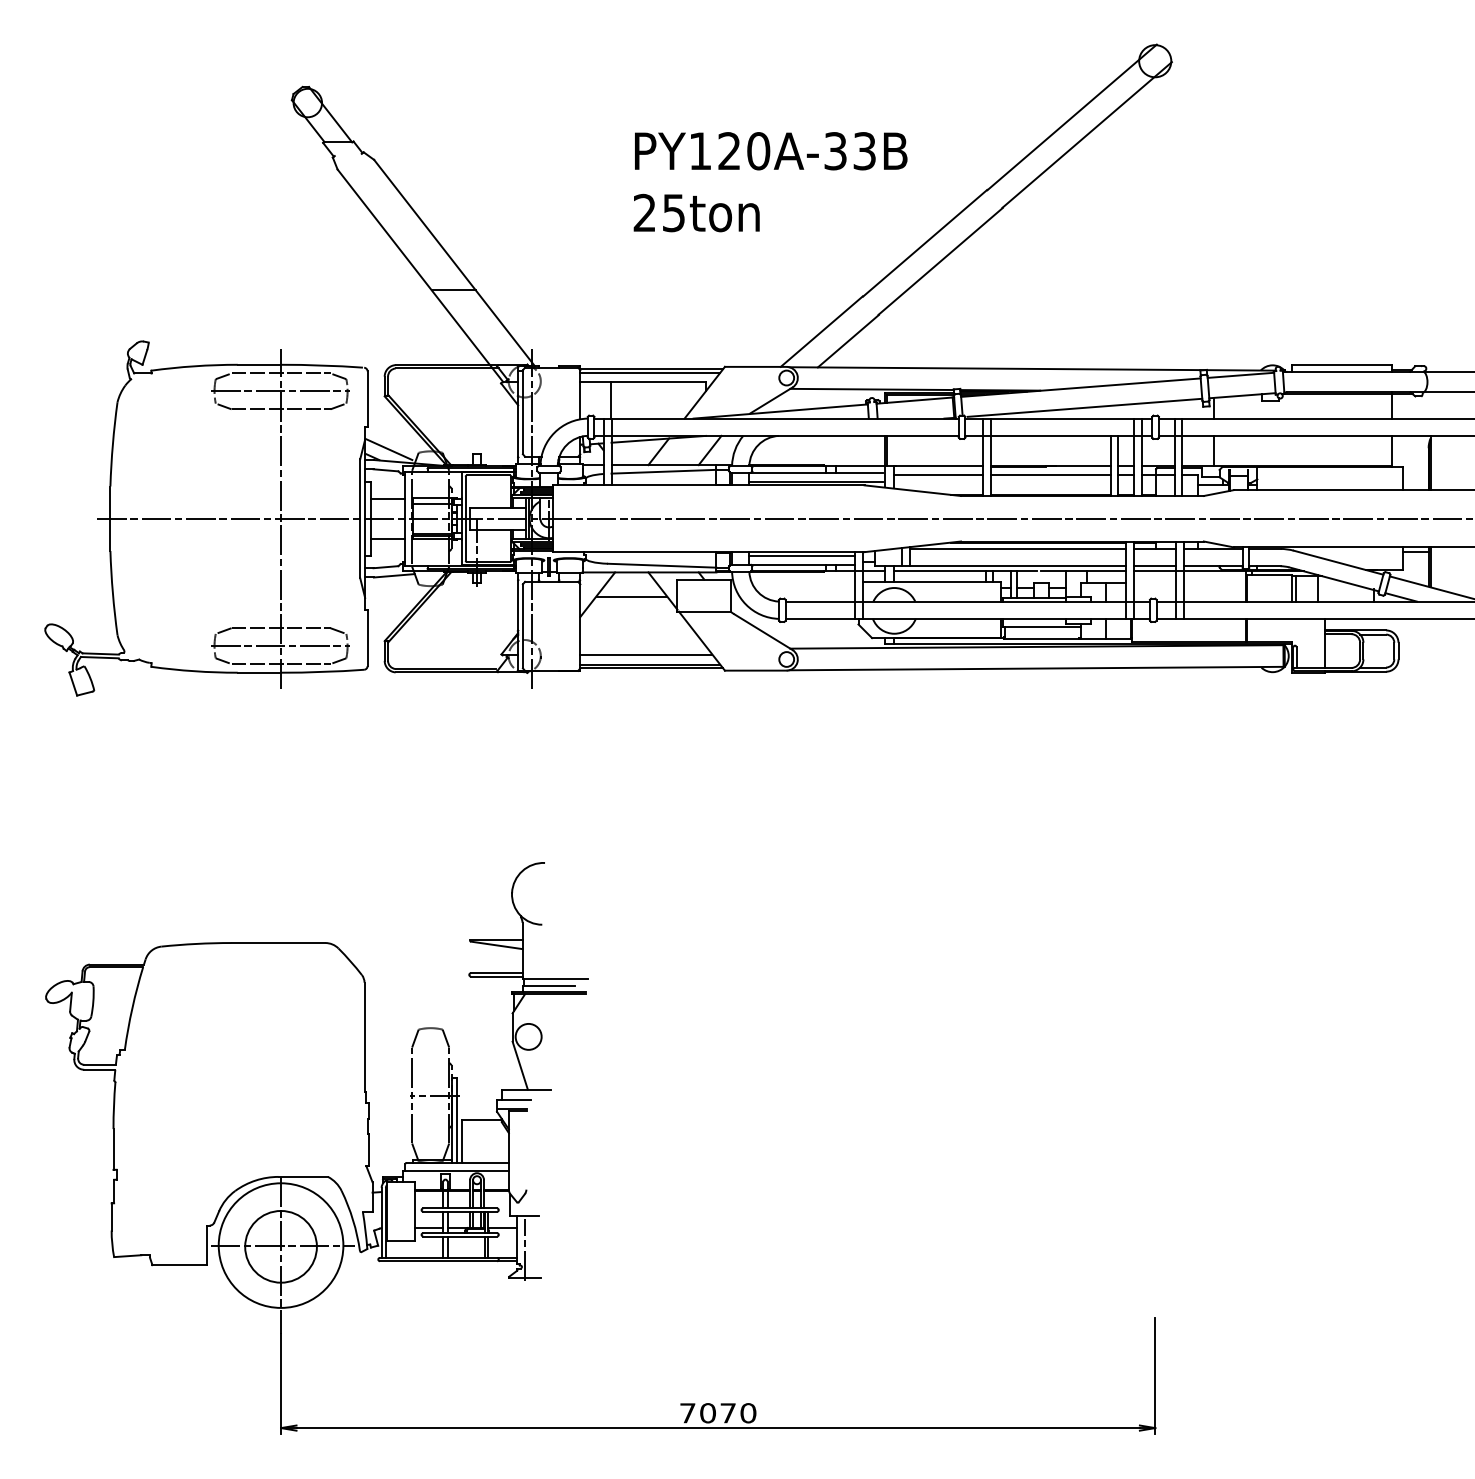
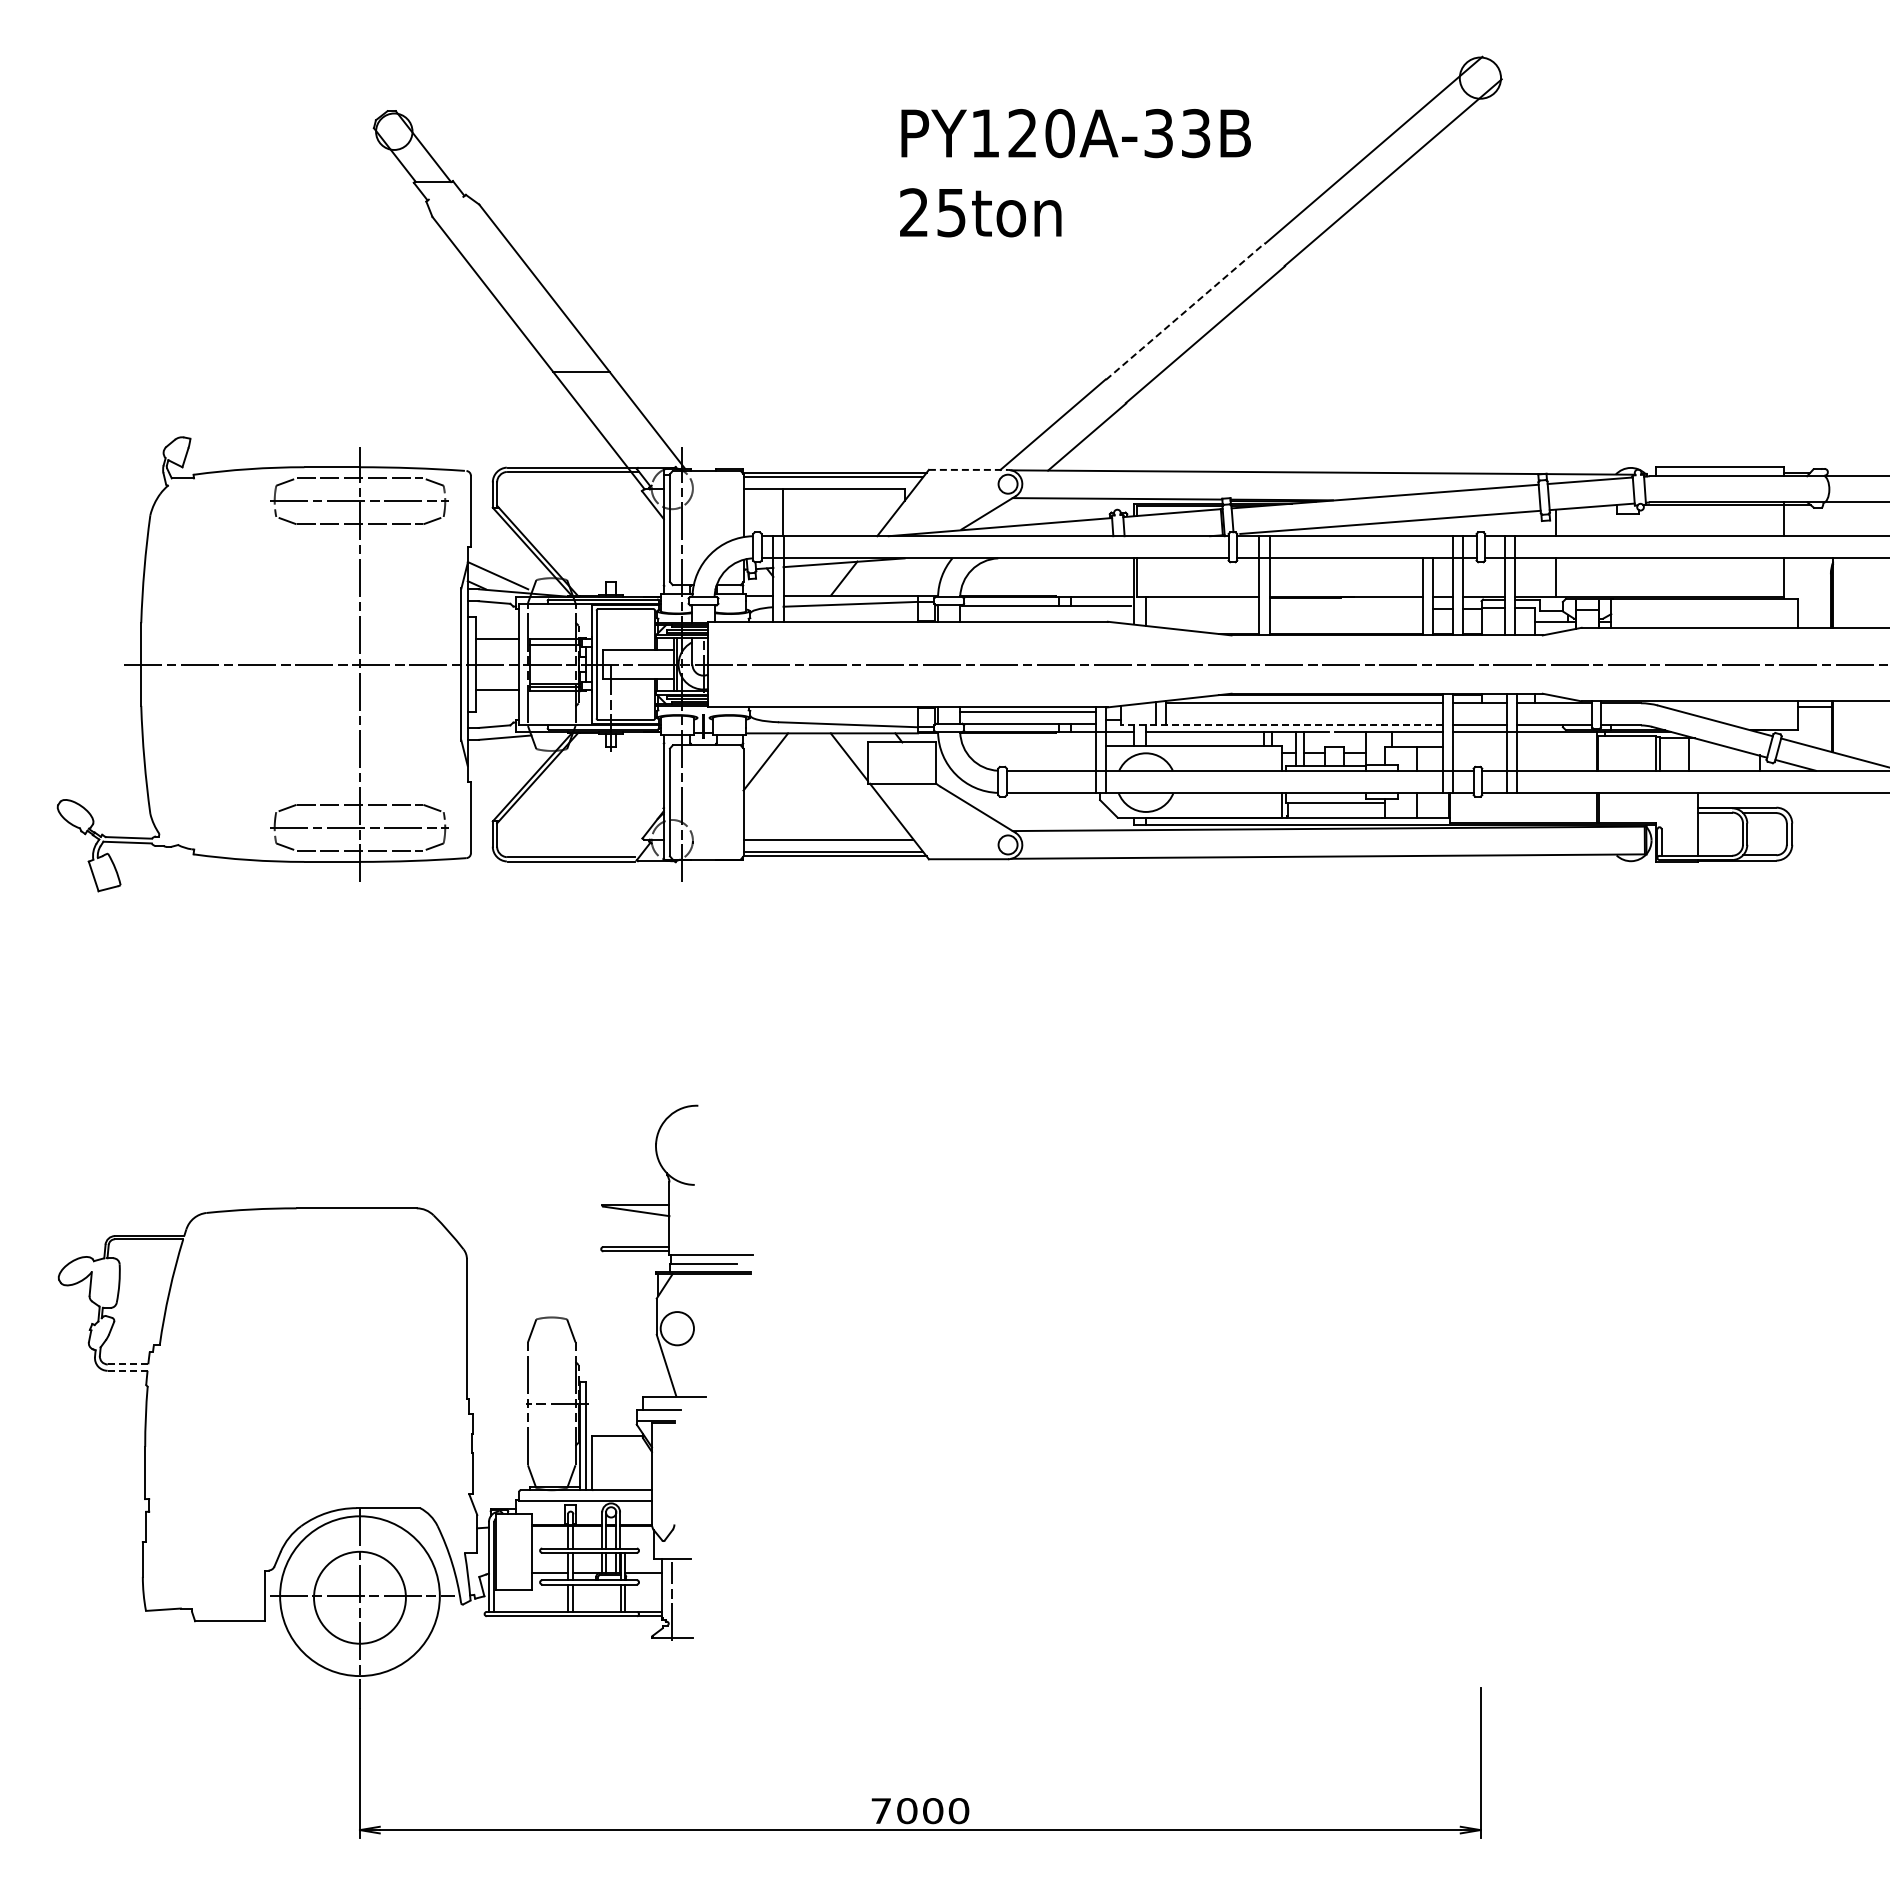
text: (770, 182) -> (1075, 173), moved
line: (925, 243) -> (1185, 311), solid -> dashed
line: (755, 366) -> (968, 469), solid -> dashed
line: (709, 450) -> (909, 576), removed
line: (938, 475) -> (1202, 609), removed
line: (1050, 475) -> (1346, 609), removed
line: (815, 482) -> (1045, 617), removed
line: (1000, 566) -> (1281, 725), solid -> dashed
line: (631, 597) -> (809, 765), removed
line: (100, 1064) -> (128, 1364), solid -> dashed
line: (99, 1069) -> (127, 1370), solid -> dashed
text: (728, 1413) -> (933, 1811), 7070 -> 7000

